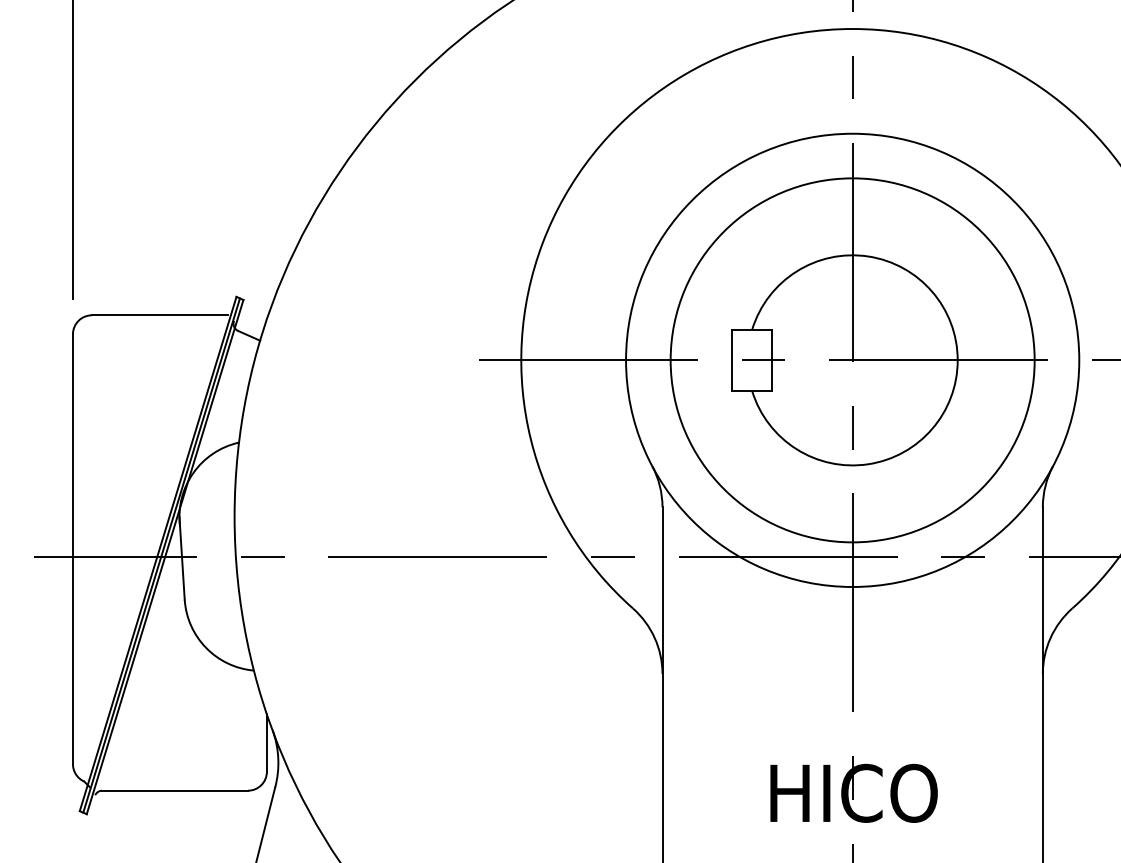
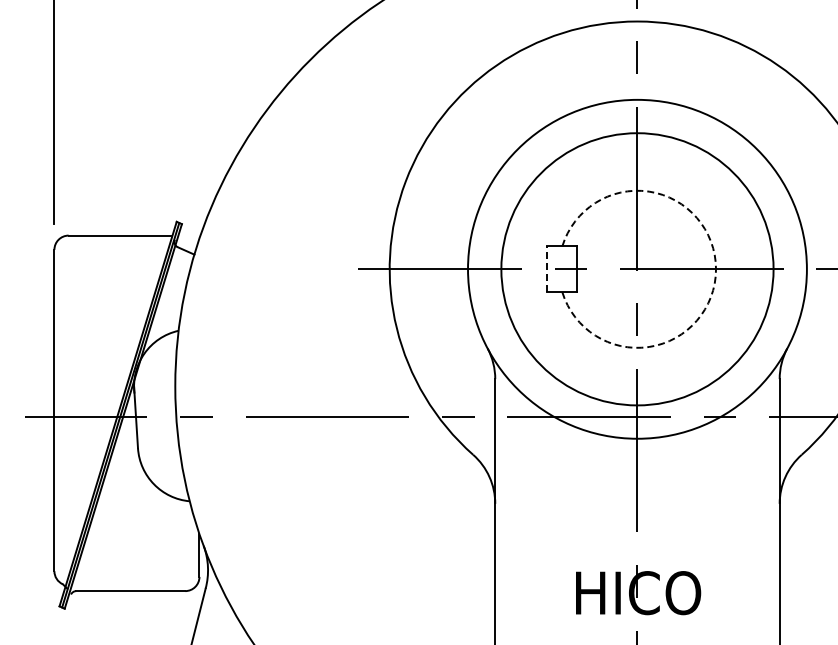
line: (732, 360) -> (547, 269), solid -> dashed
arc: (958, 360) -> (716, 269), solid -> dashed

